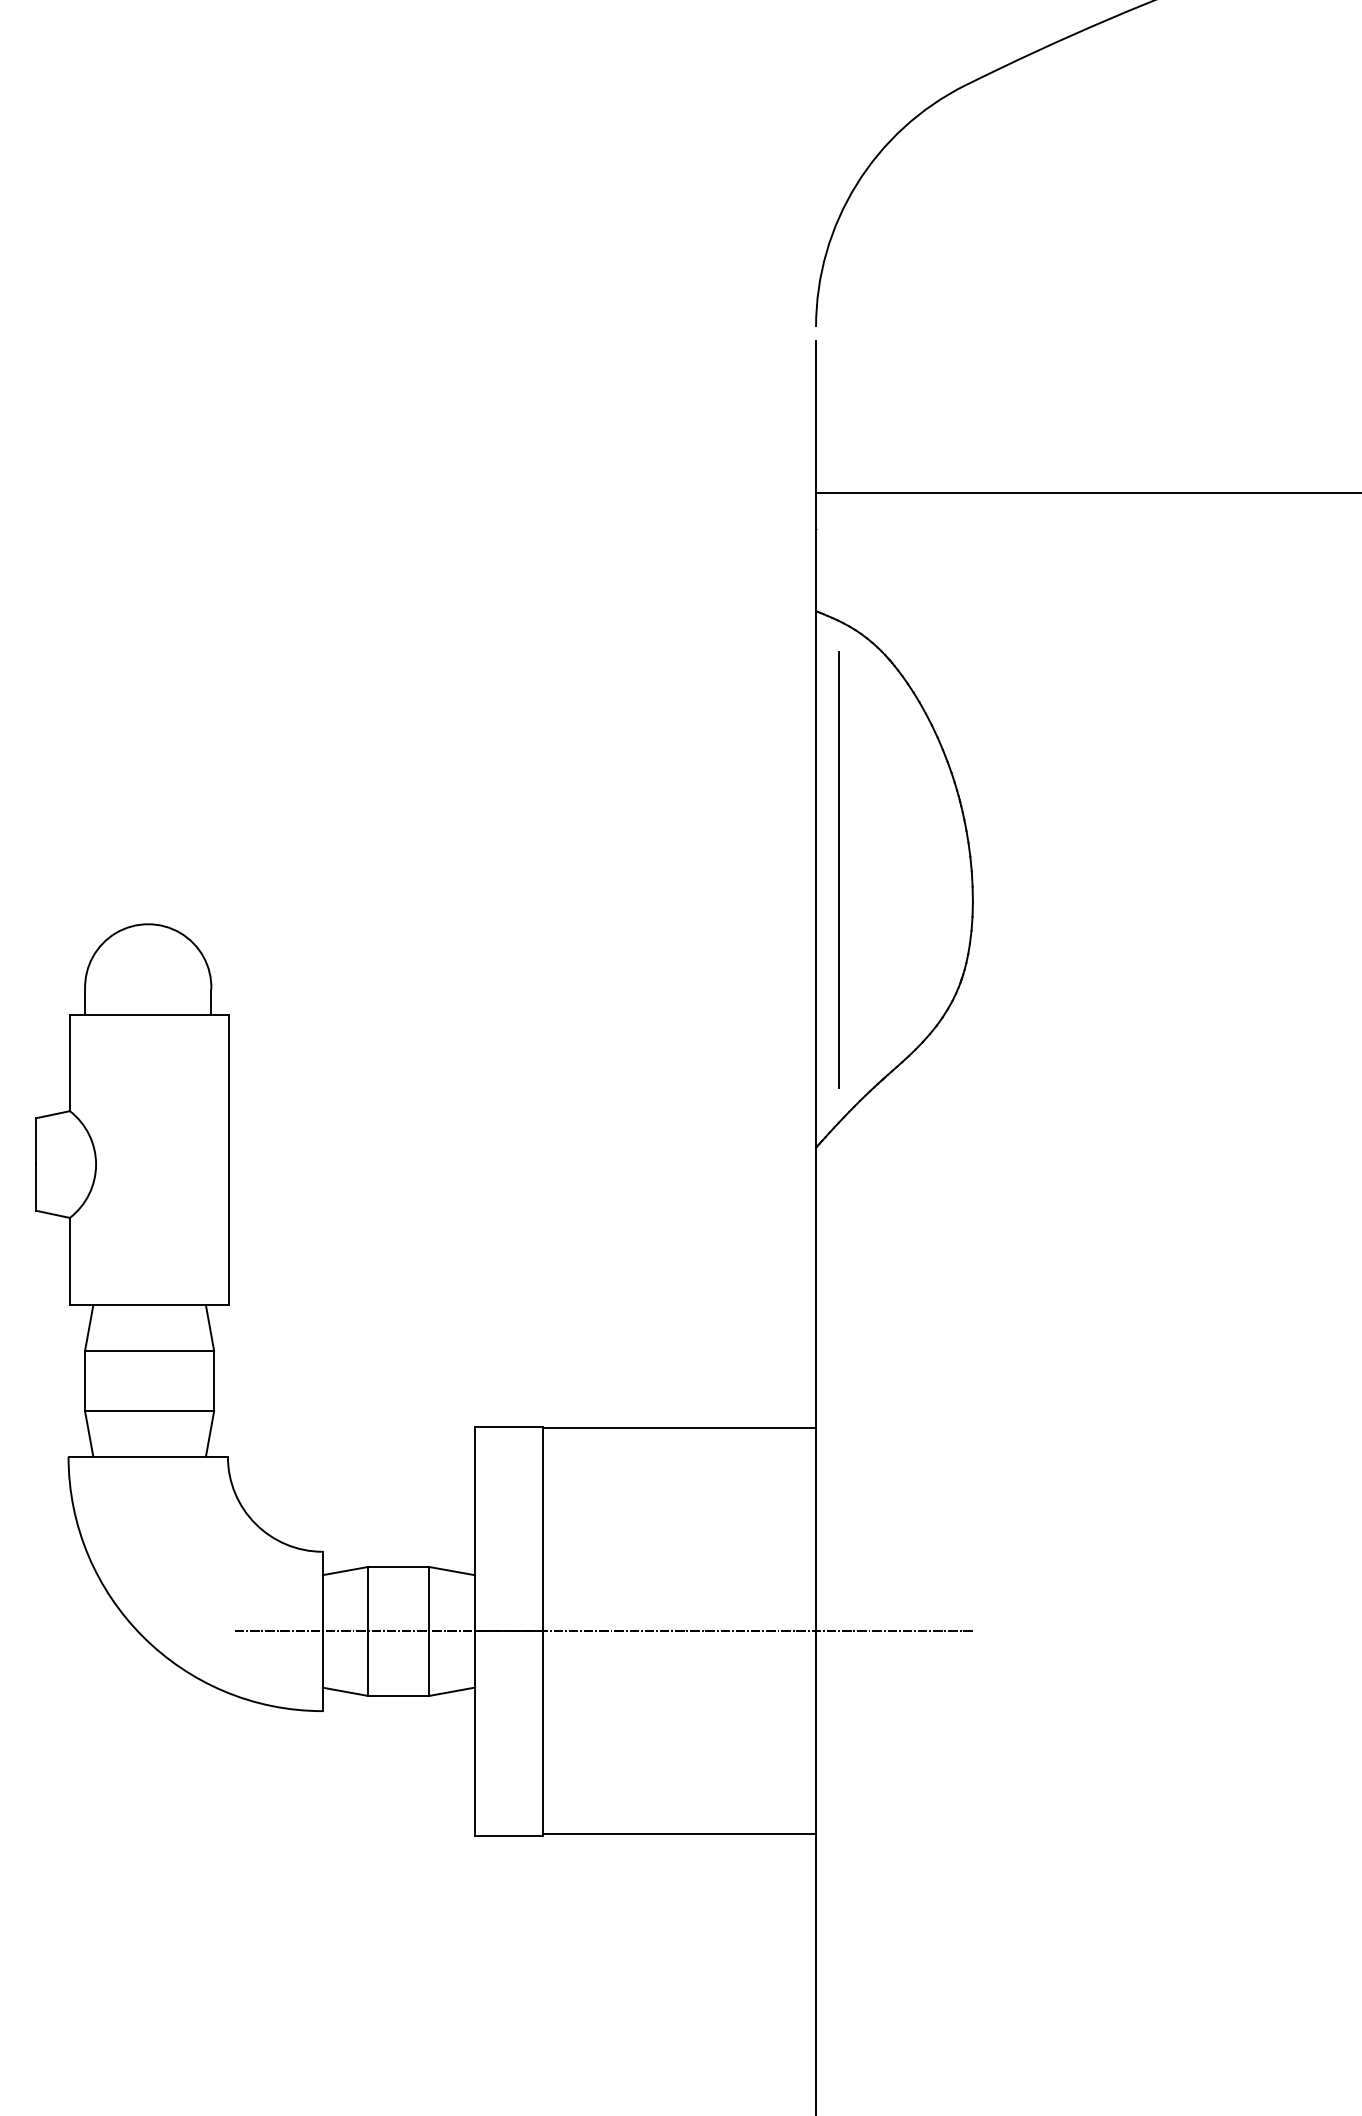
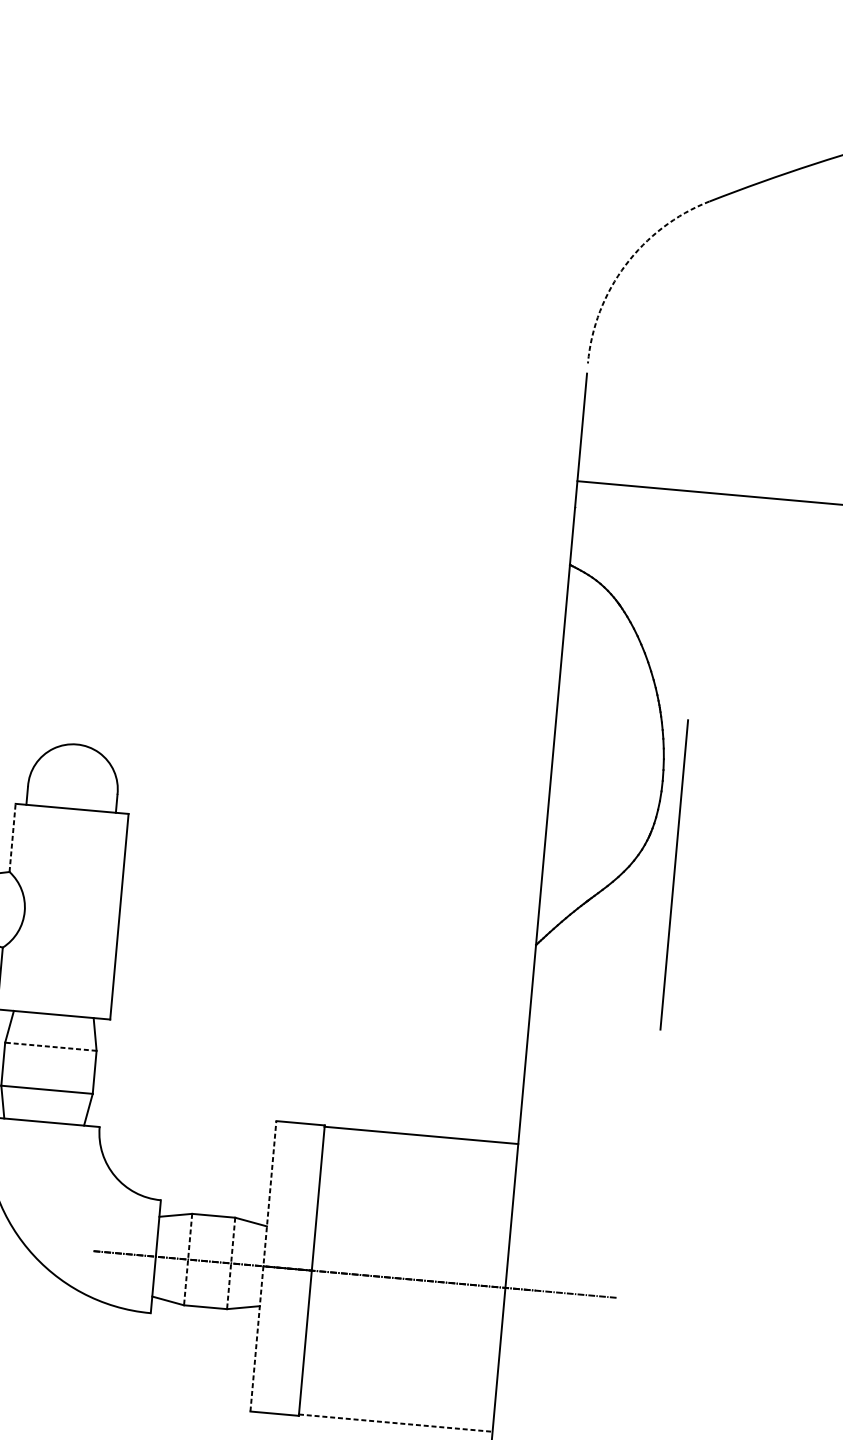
arc: (856, 184) -> (625, 265), solid -> dashed
line: (838, 869) -> (674, 874), moved
line: (69, 1062) -> (12, 837), solid -> dashed
line: (149, 1350) -> (50, 1046), solid -> dashed
line: (368, 1631) -> (188, 1259), solid -> dashed
line: (429, 1631) -> (231, 1263), solid -> dashed
line: (474, 1631) -> (263, 1266), solid -> dashed
line: (679, 1834) -> (395, 1423), solid -> dashed

